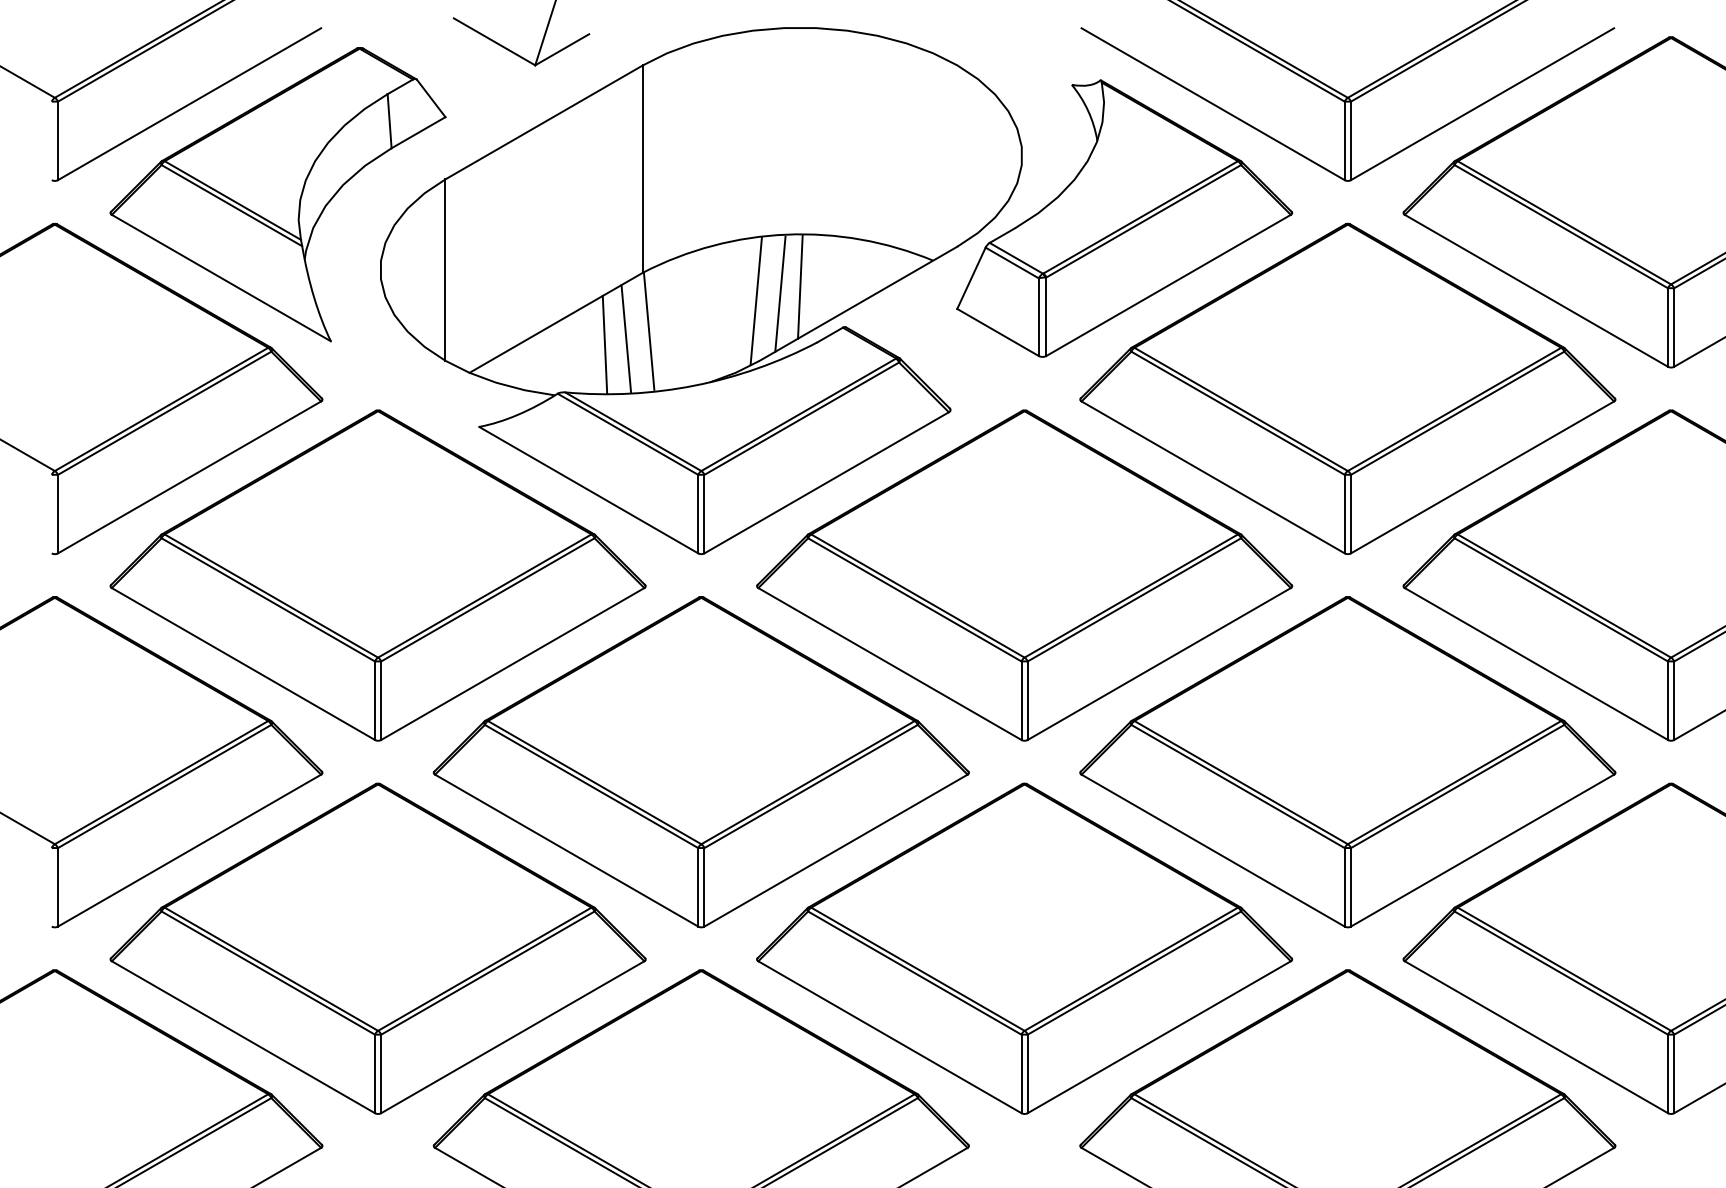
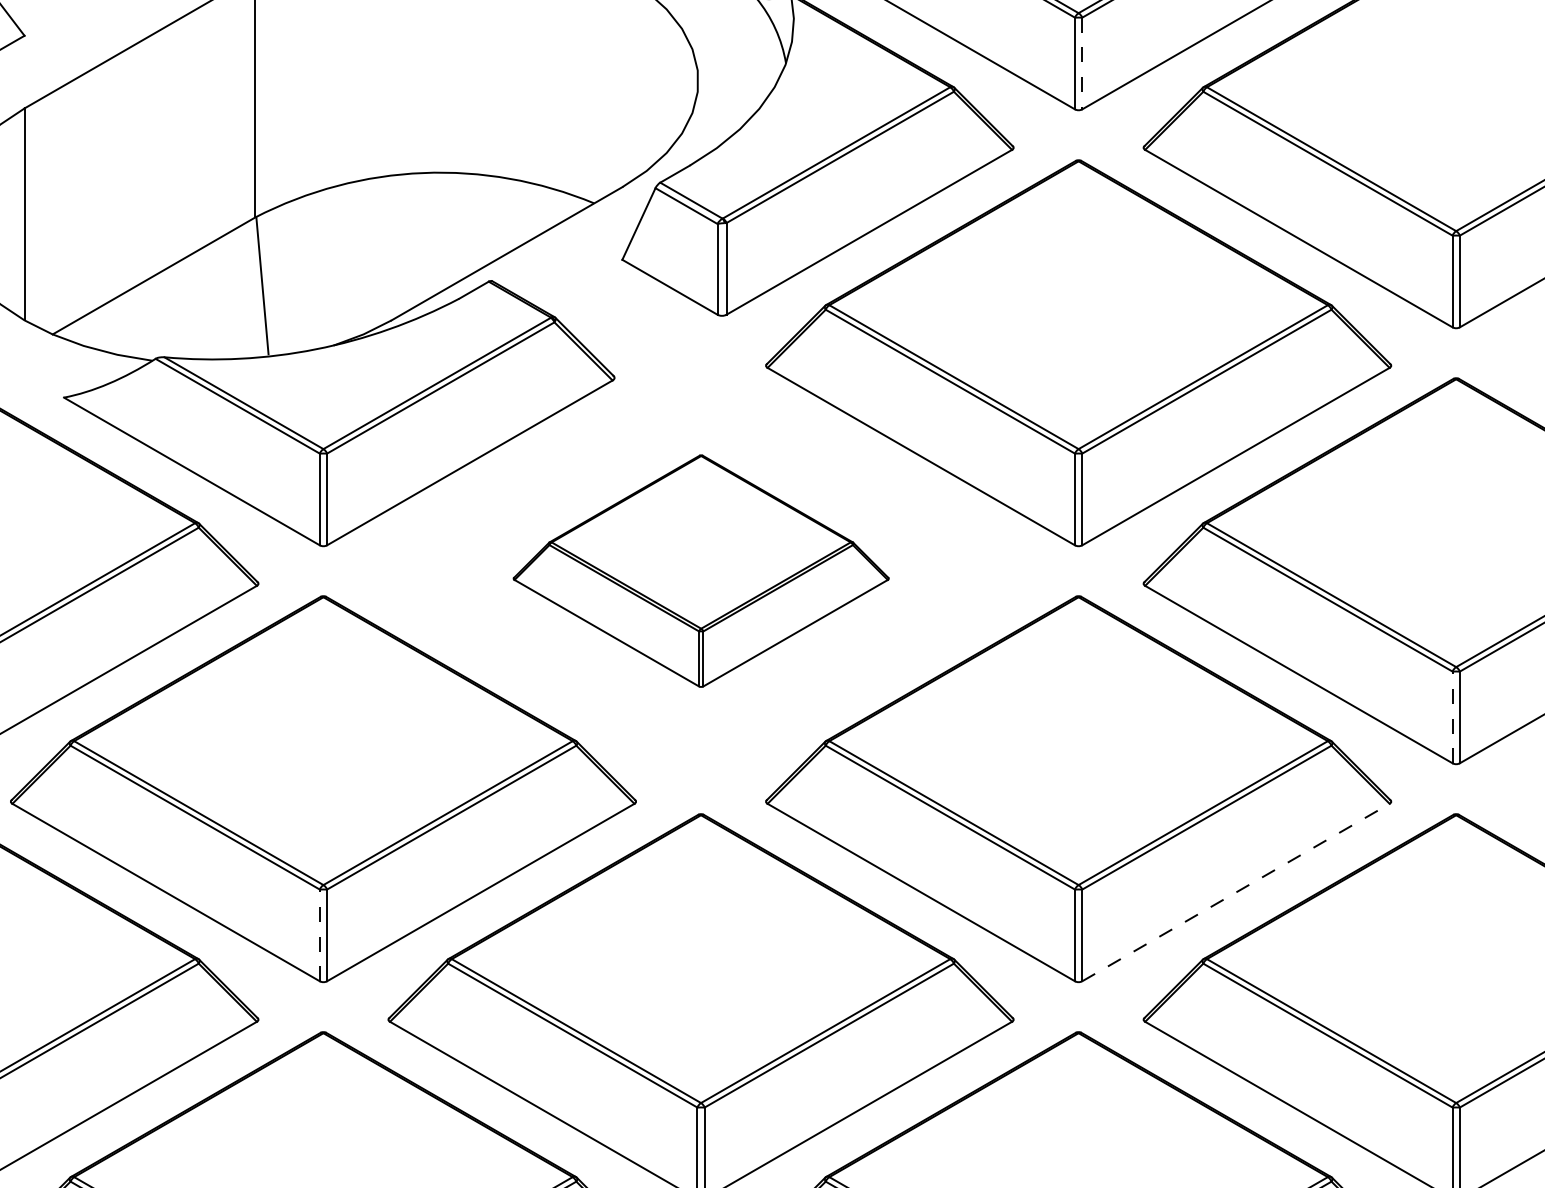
line: (1350, 141) -> (1081, 64), solid -> dashed
line: (800, 286) -> (439, 233), removed
line: (780, 293) -> (415, 241), removed
line: (755, 300) -> (386, 249), removed
line: (626, 338) -> (236, 294), removed
line: (604, 344) -> (210, 301), removed
part: (1024, 575) -> (700, 571), size x0.6
line: (1668, 700) -> (1453, 717), solid -> dashed
line: (1482, 850) -> (1235, 892), solid -> dashed
line: (698, 886) -> (320, 934), solid -> dashed

